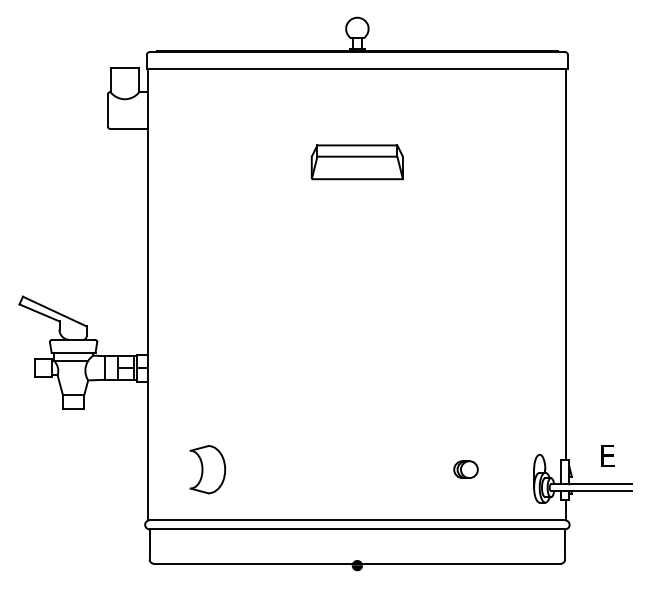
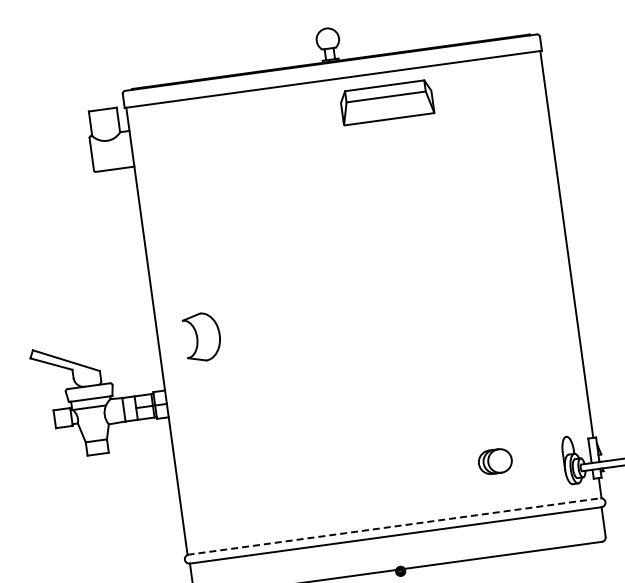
part: (356, 162) -> (386, 102), moved
part: (207, 469) -> (202, 336), moved
part: (465, 469) -> (494, 461), size x1.4
line: (357, 520) -> (394, 526), solid -> dashed

